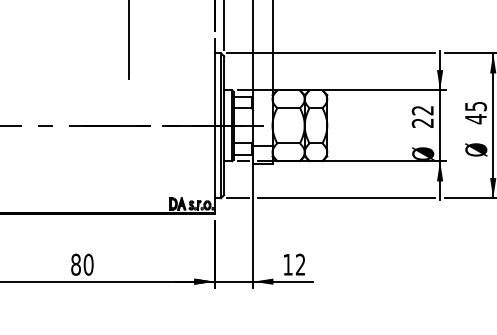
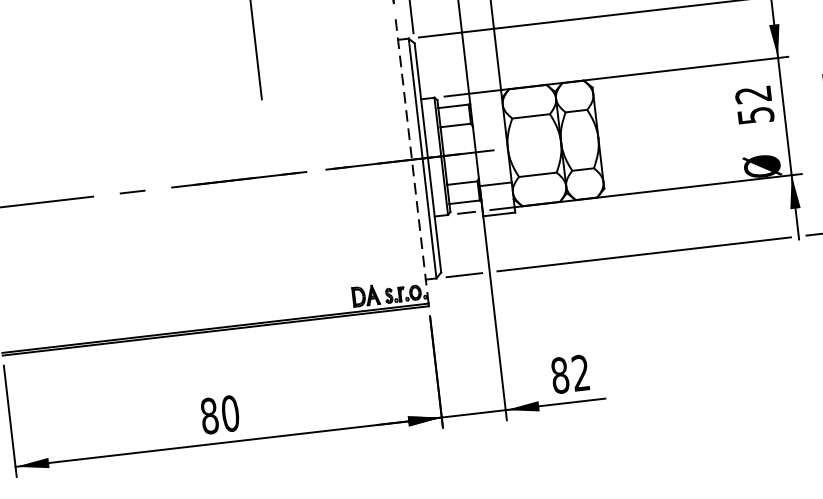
text: (422, 122) -> (755, 114), 22 -> 52
line: (214, 125) -> (411, 159), solid -> dashed
text: (287, 264) -> (559, 375), 12 -> 82

